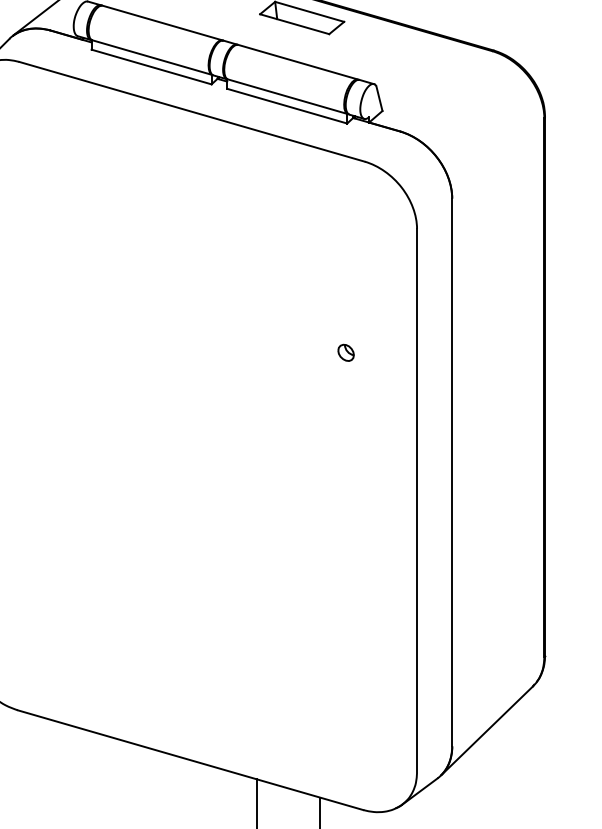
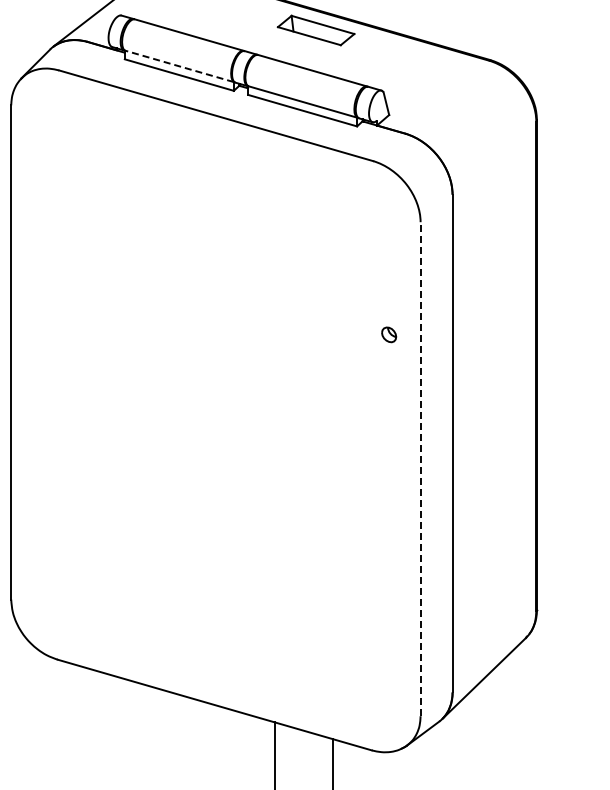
line: (151, 57) -> (179, 66), solid -> dashed
part: (346, 352) -> (389, 334), moved
line: (416, 499) -> (420, 468), solid -> dashed

